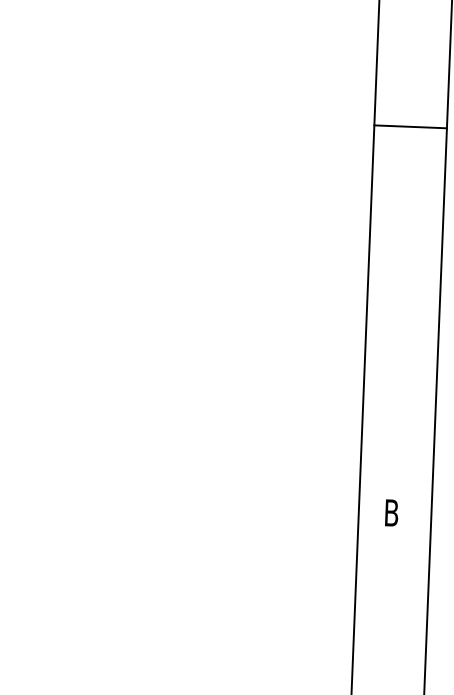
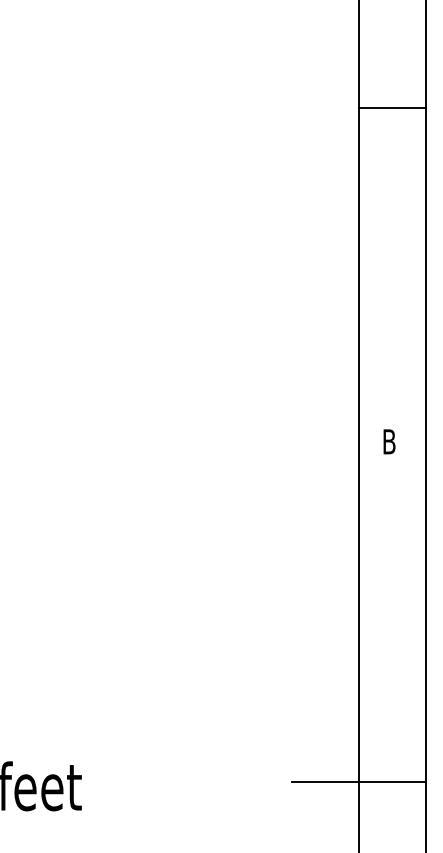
line: (410, 127) -> (392, 108), moved

